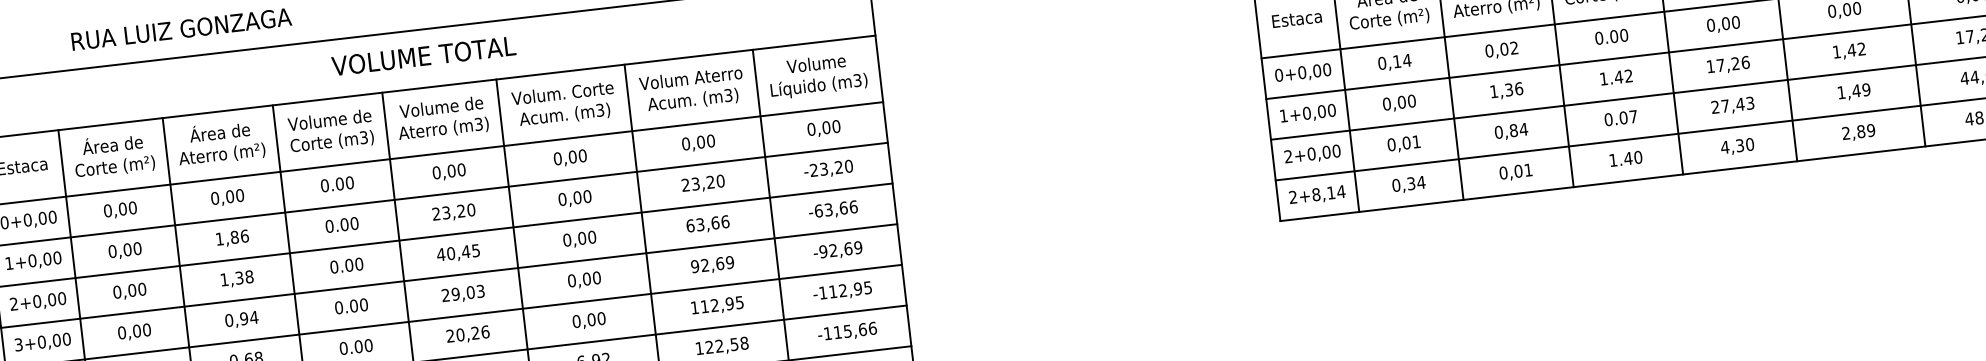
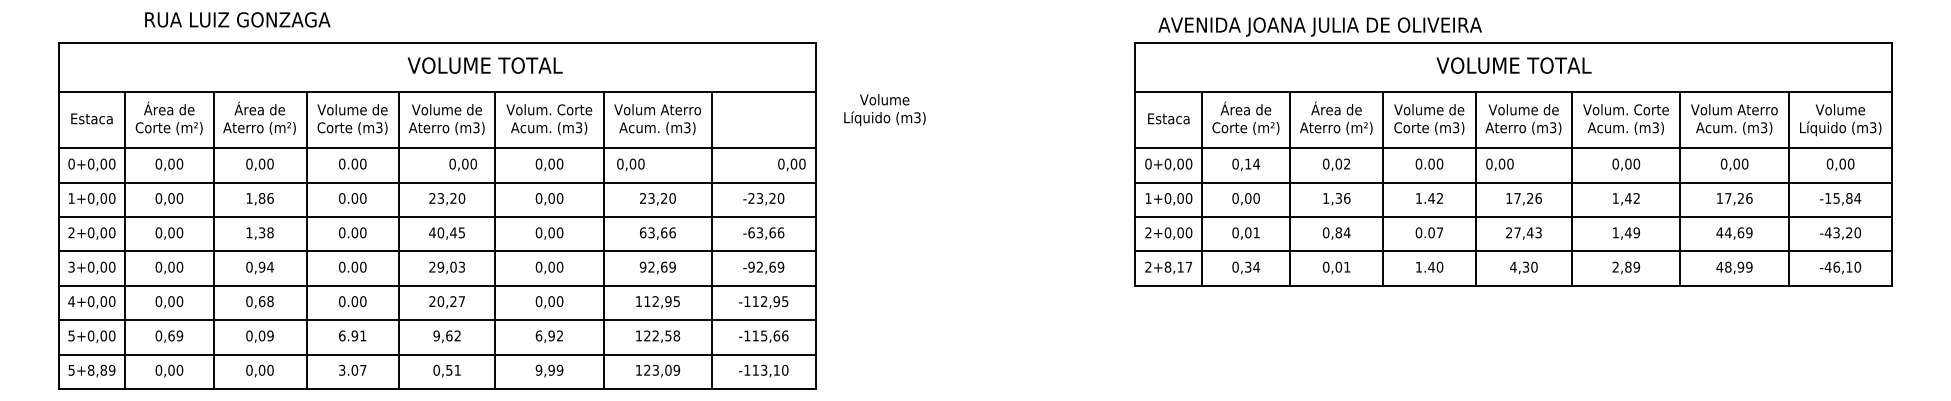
text: (1723, 24) -> (1499, 164), moved
text: (422, 56) -> (484, 65), moved
text: (817, 76) -> (884, 110), moved
text: (823, 128) -> (791, 164), moved
text: (698, 143) -> (630, 164), moved
text: (448, 171) -> (462, 164), moved
text: (1340, 191) -> (1188, 266), 2+8,14 -> 2+8,17
text: (484, 332) -> (461, 301), 20,26 -> 20,27

